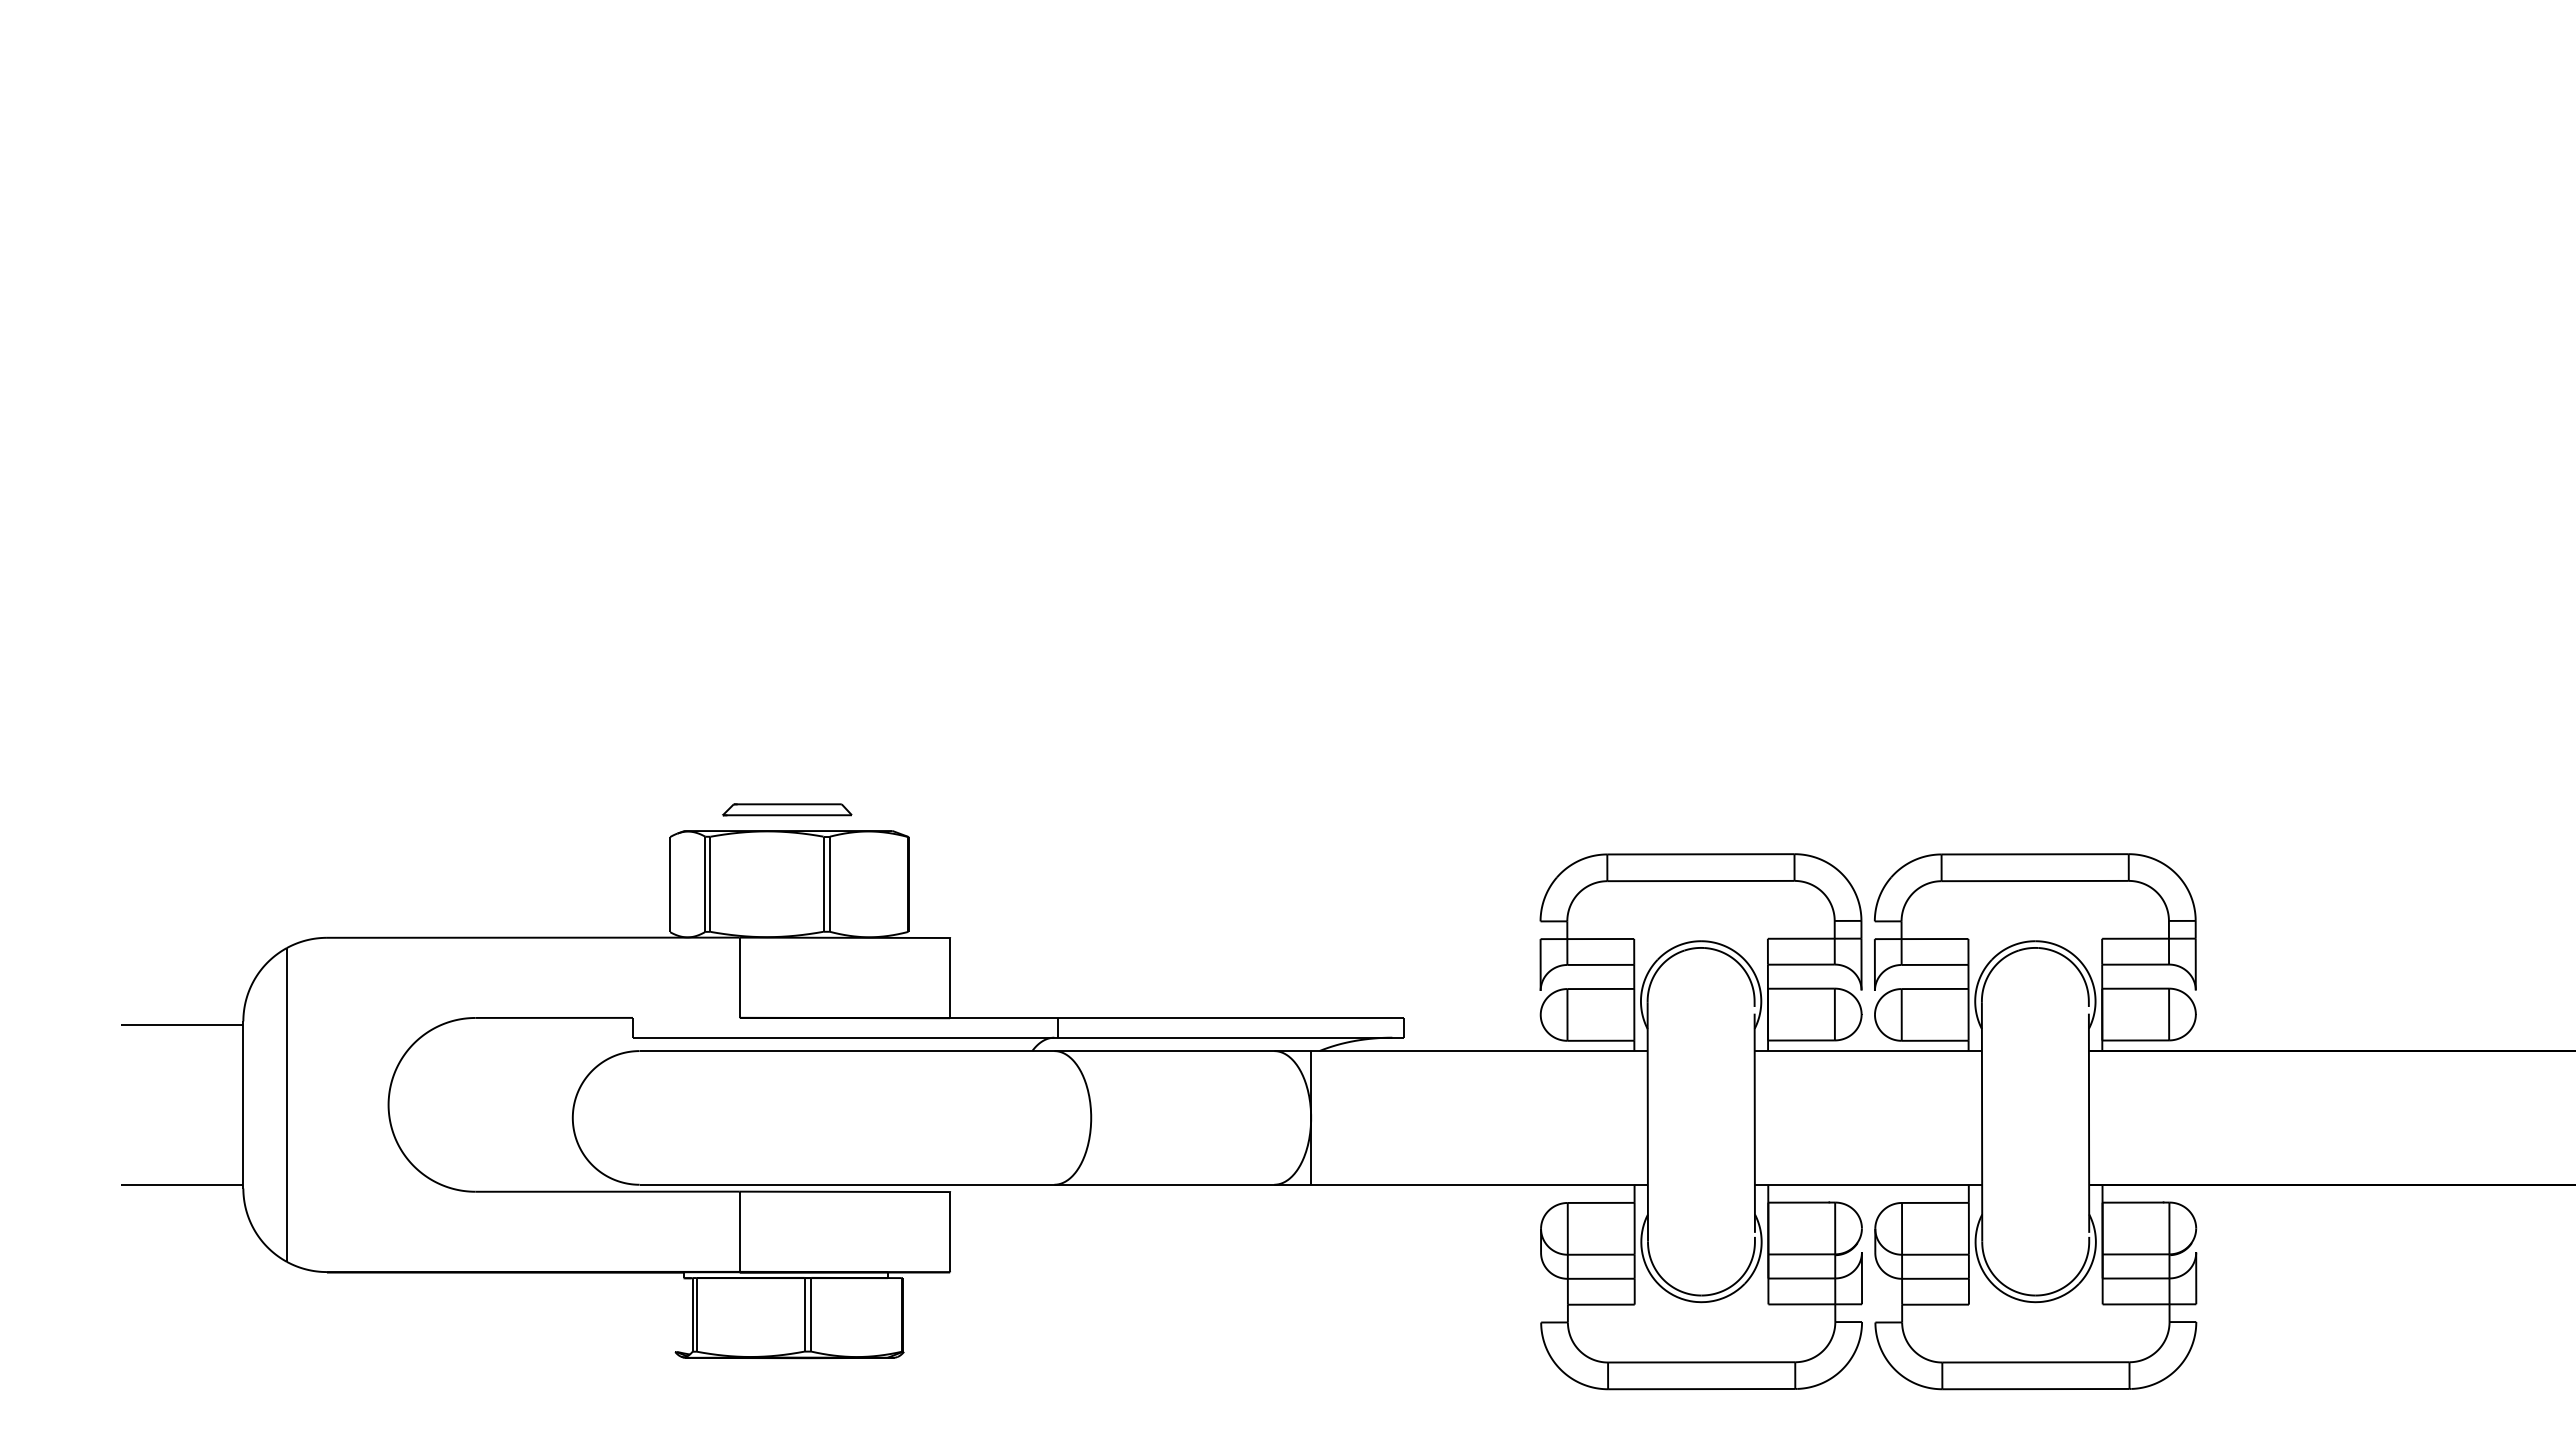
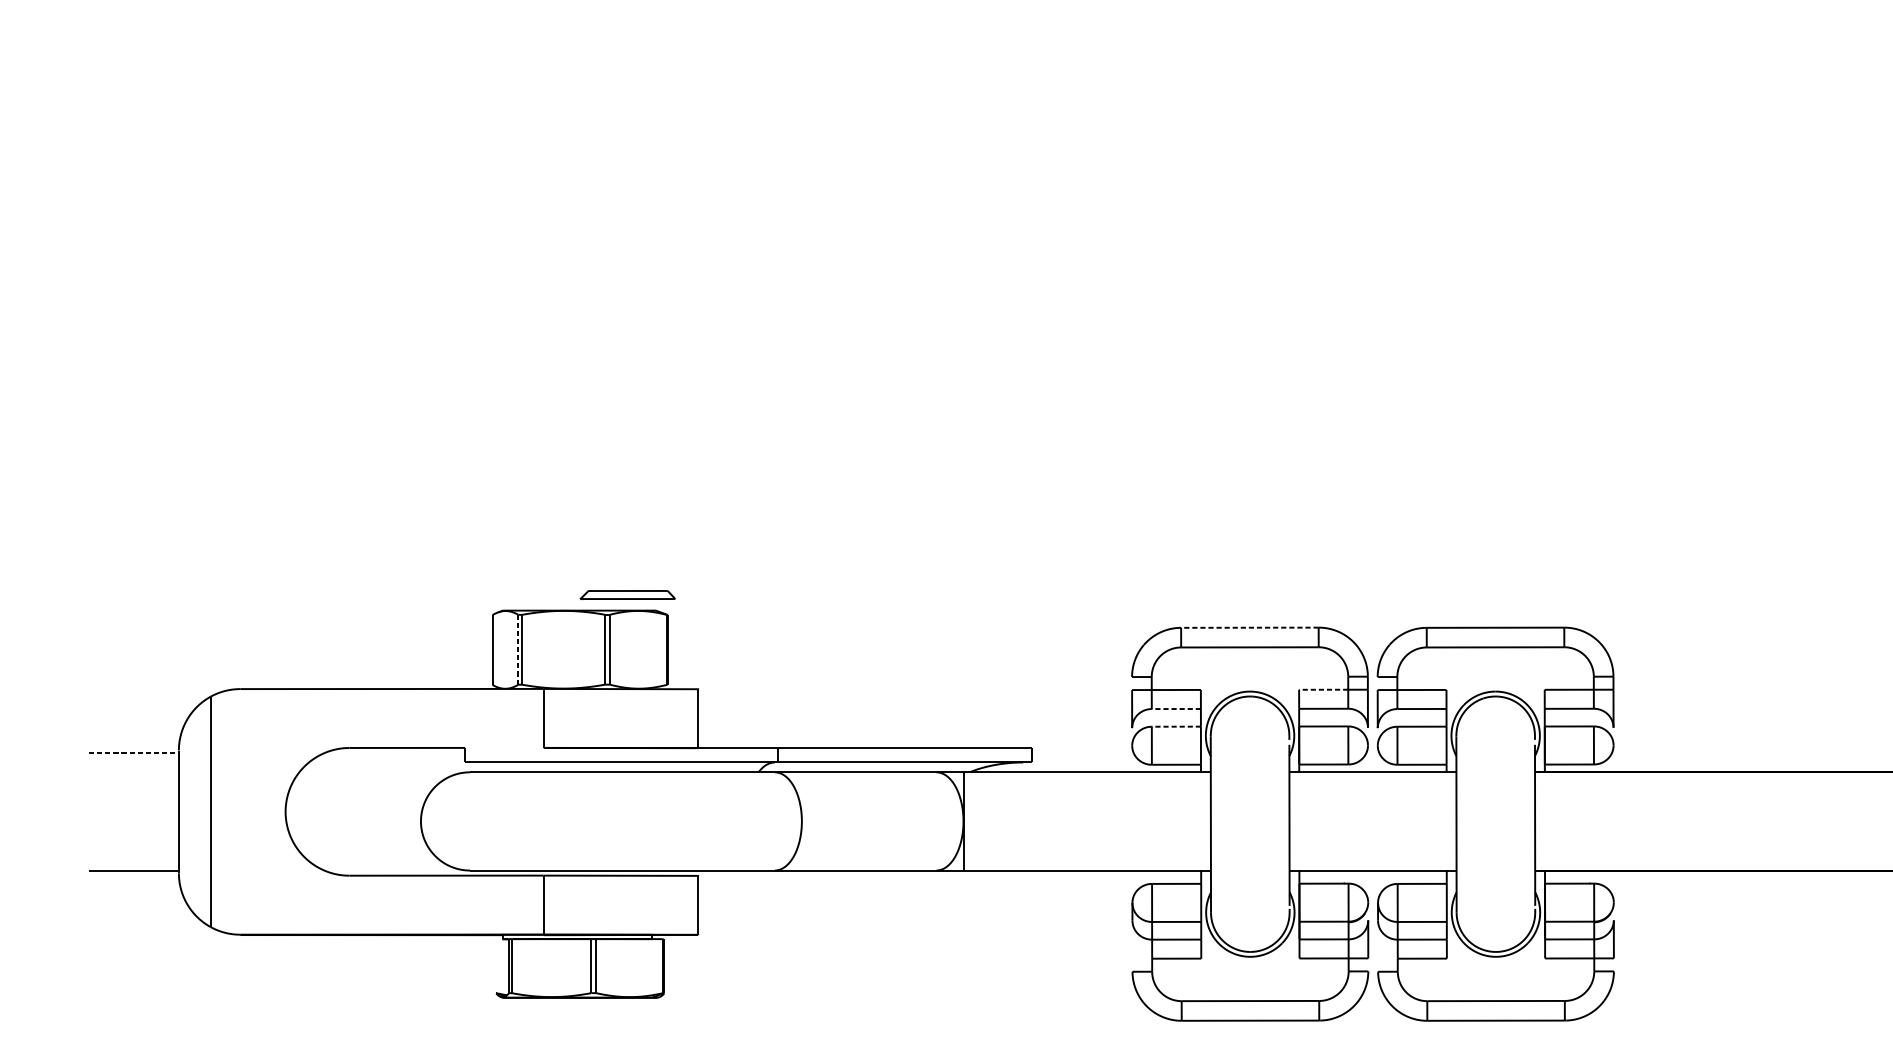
part: (787, 809) -> (627, 594), moved
line: (1700, 854) -> (1249, 627), solid -> dashed
line: (705, 884) -> (518, 649), solid -> dashed
line: (1800, 938) -> (1323, 689), solid -> dashed
line: (1600, 964) -> (1176, 708), solid -> dashed
line: (1600, 988) -> (1176, 726), solid -> dashed
line: (182, 1024) -> (134, 752), solid -> dashed

